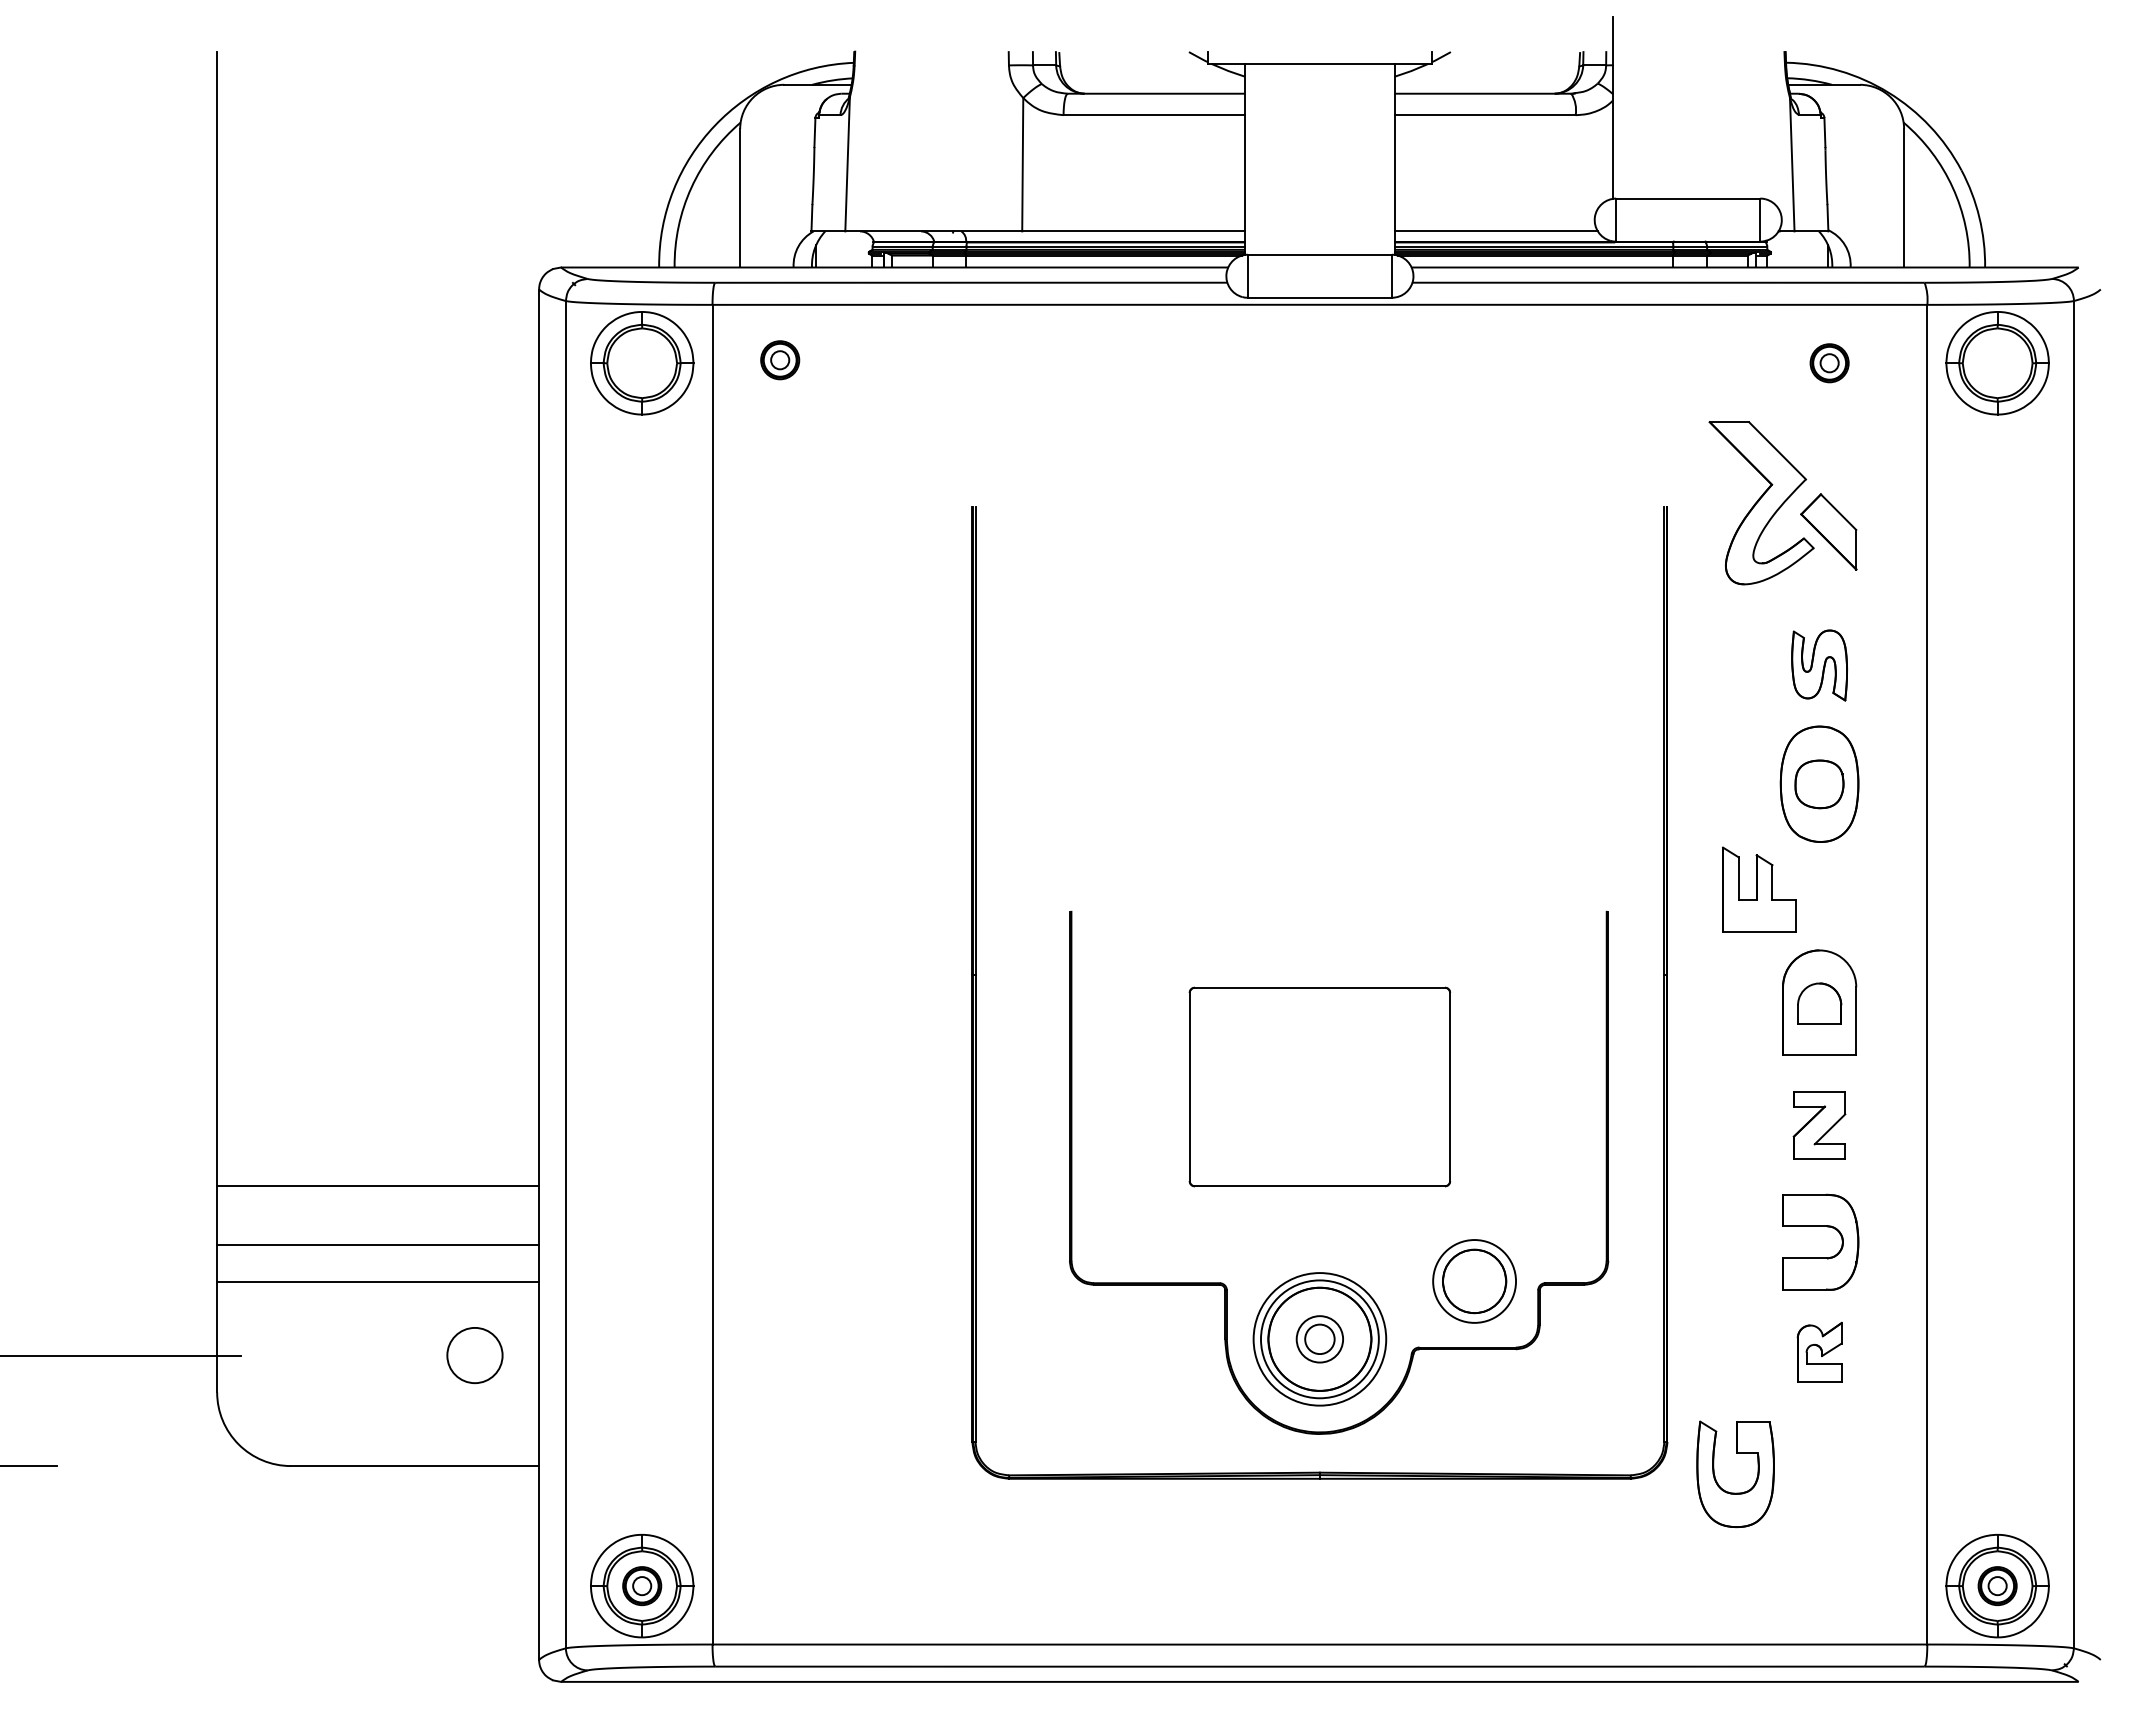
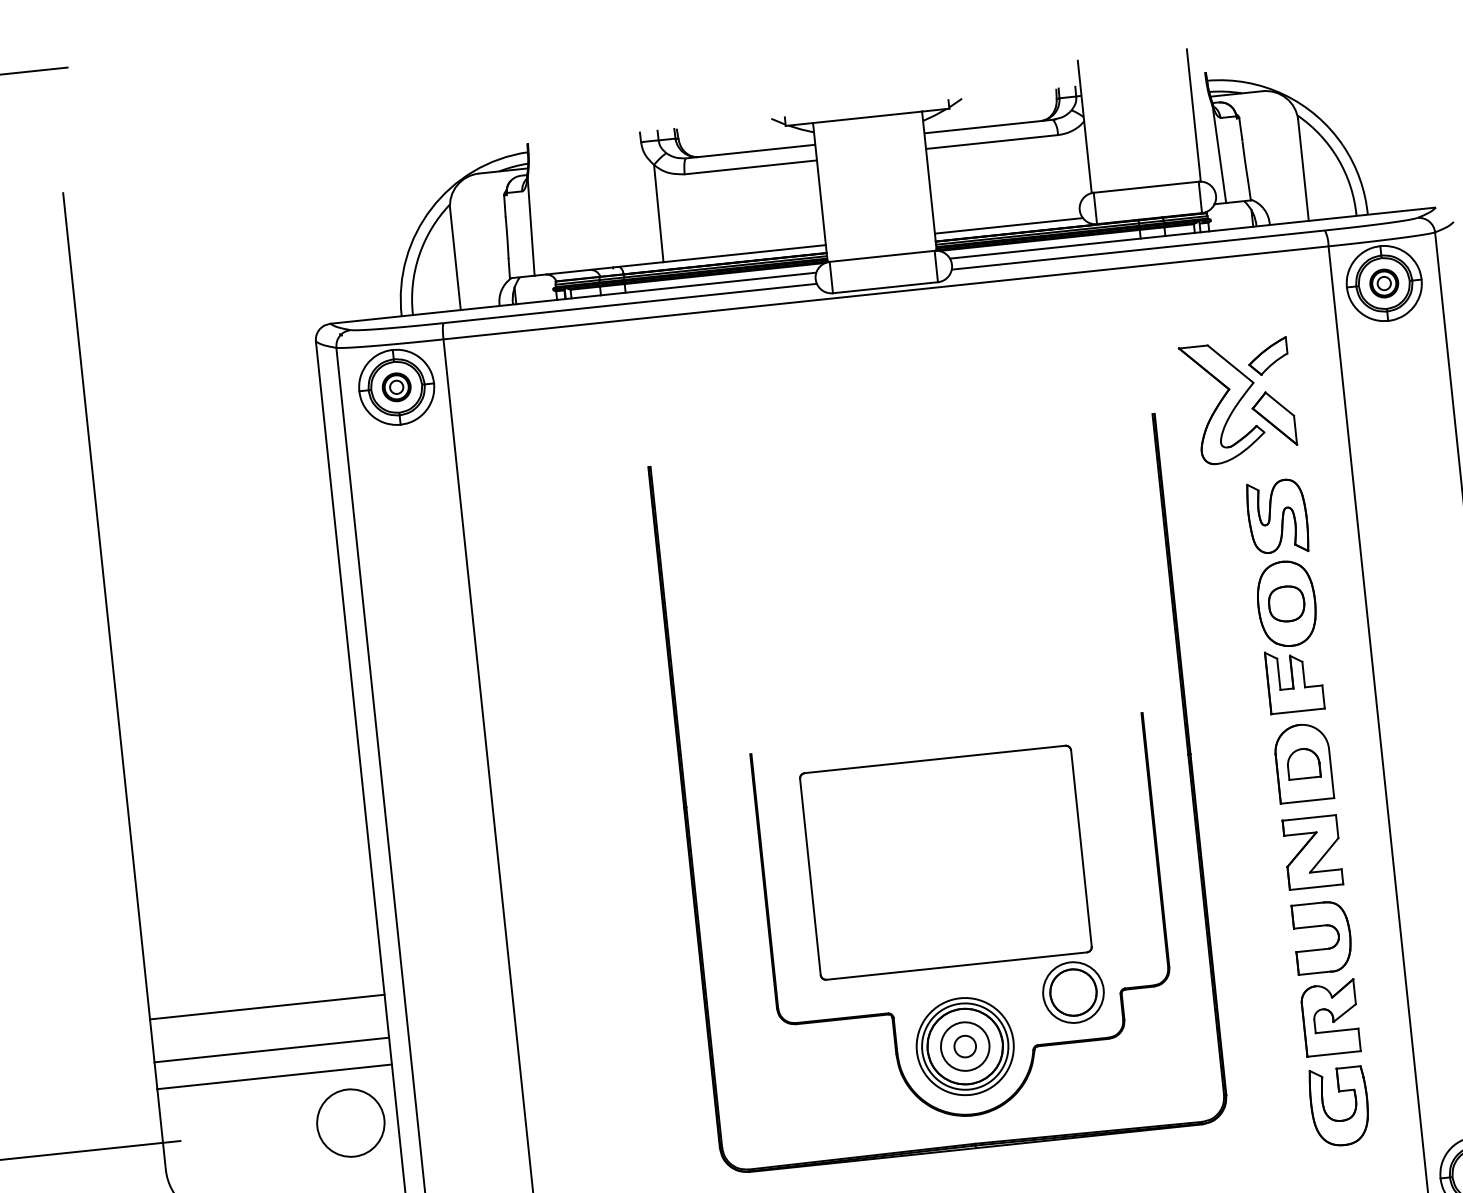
line: (1763, 107) -> (1194, 115), added
part: (780, 360) -> (396, 387), moved
part: (1829, 363) -> (1384, 283), moved
part: (1828, 445) -> (1267, 356), added
part: (1819, 665) -> (1277, 517), size x1.43
part: (1759, 889) -> (1294, 680), moved
part: (1319, 1086) -> (945, 862), size x1.43
part: (1819, 1125) -> (1312, 852), size x1.43
circle: (1319, 1339) -> (964, 1046), size x1.43
part: (1819, 1352) -> (1330, 1017), size x1.67
circle: (474, 1355) -> (350, 1123), size x1.67
part: (1735, 1492) -> (1340, 1119), moved

